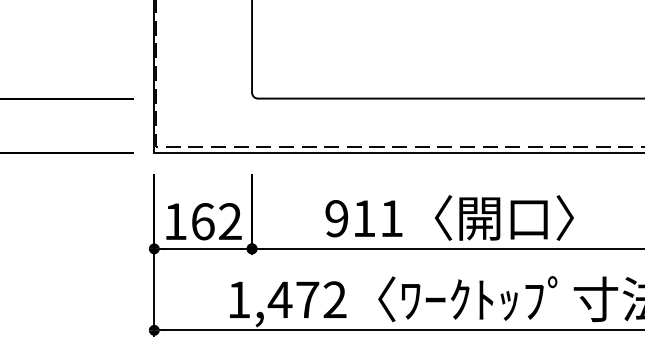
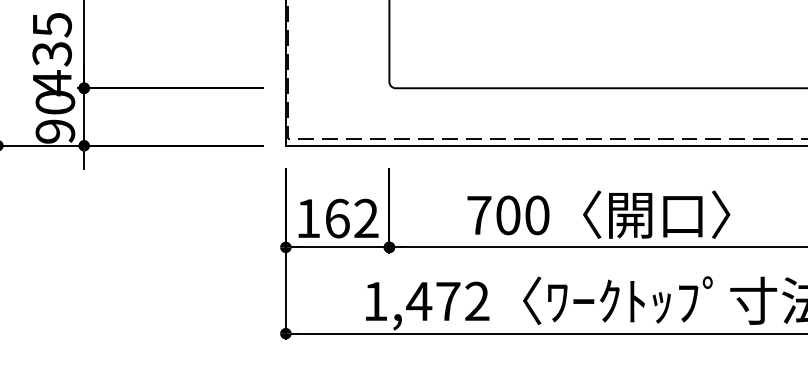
text: (364, 218) -> (508, 215), 911 -> 700

